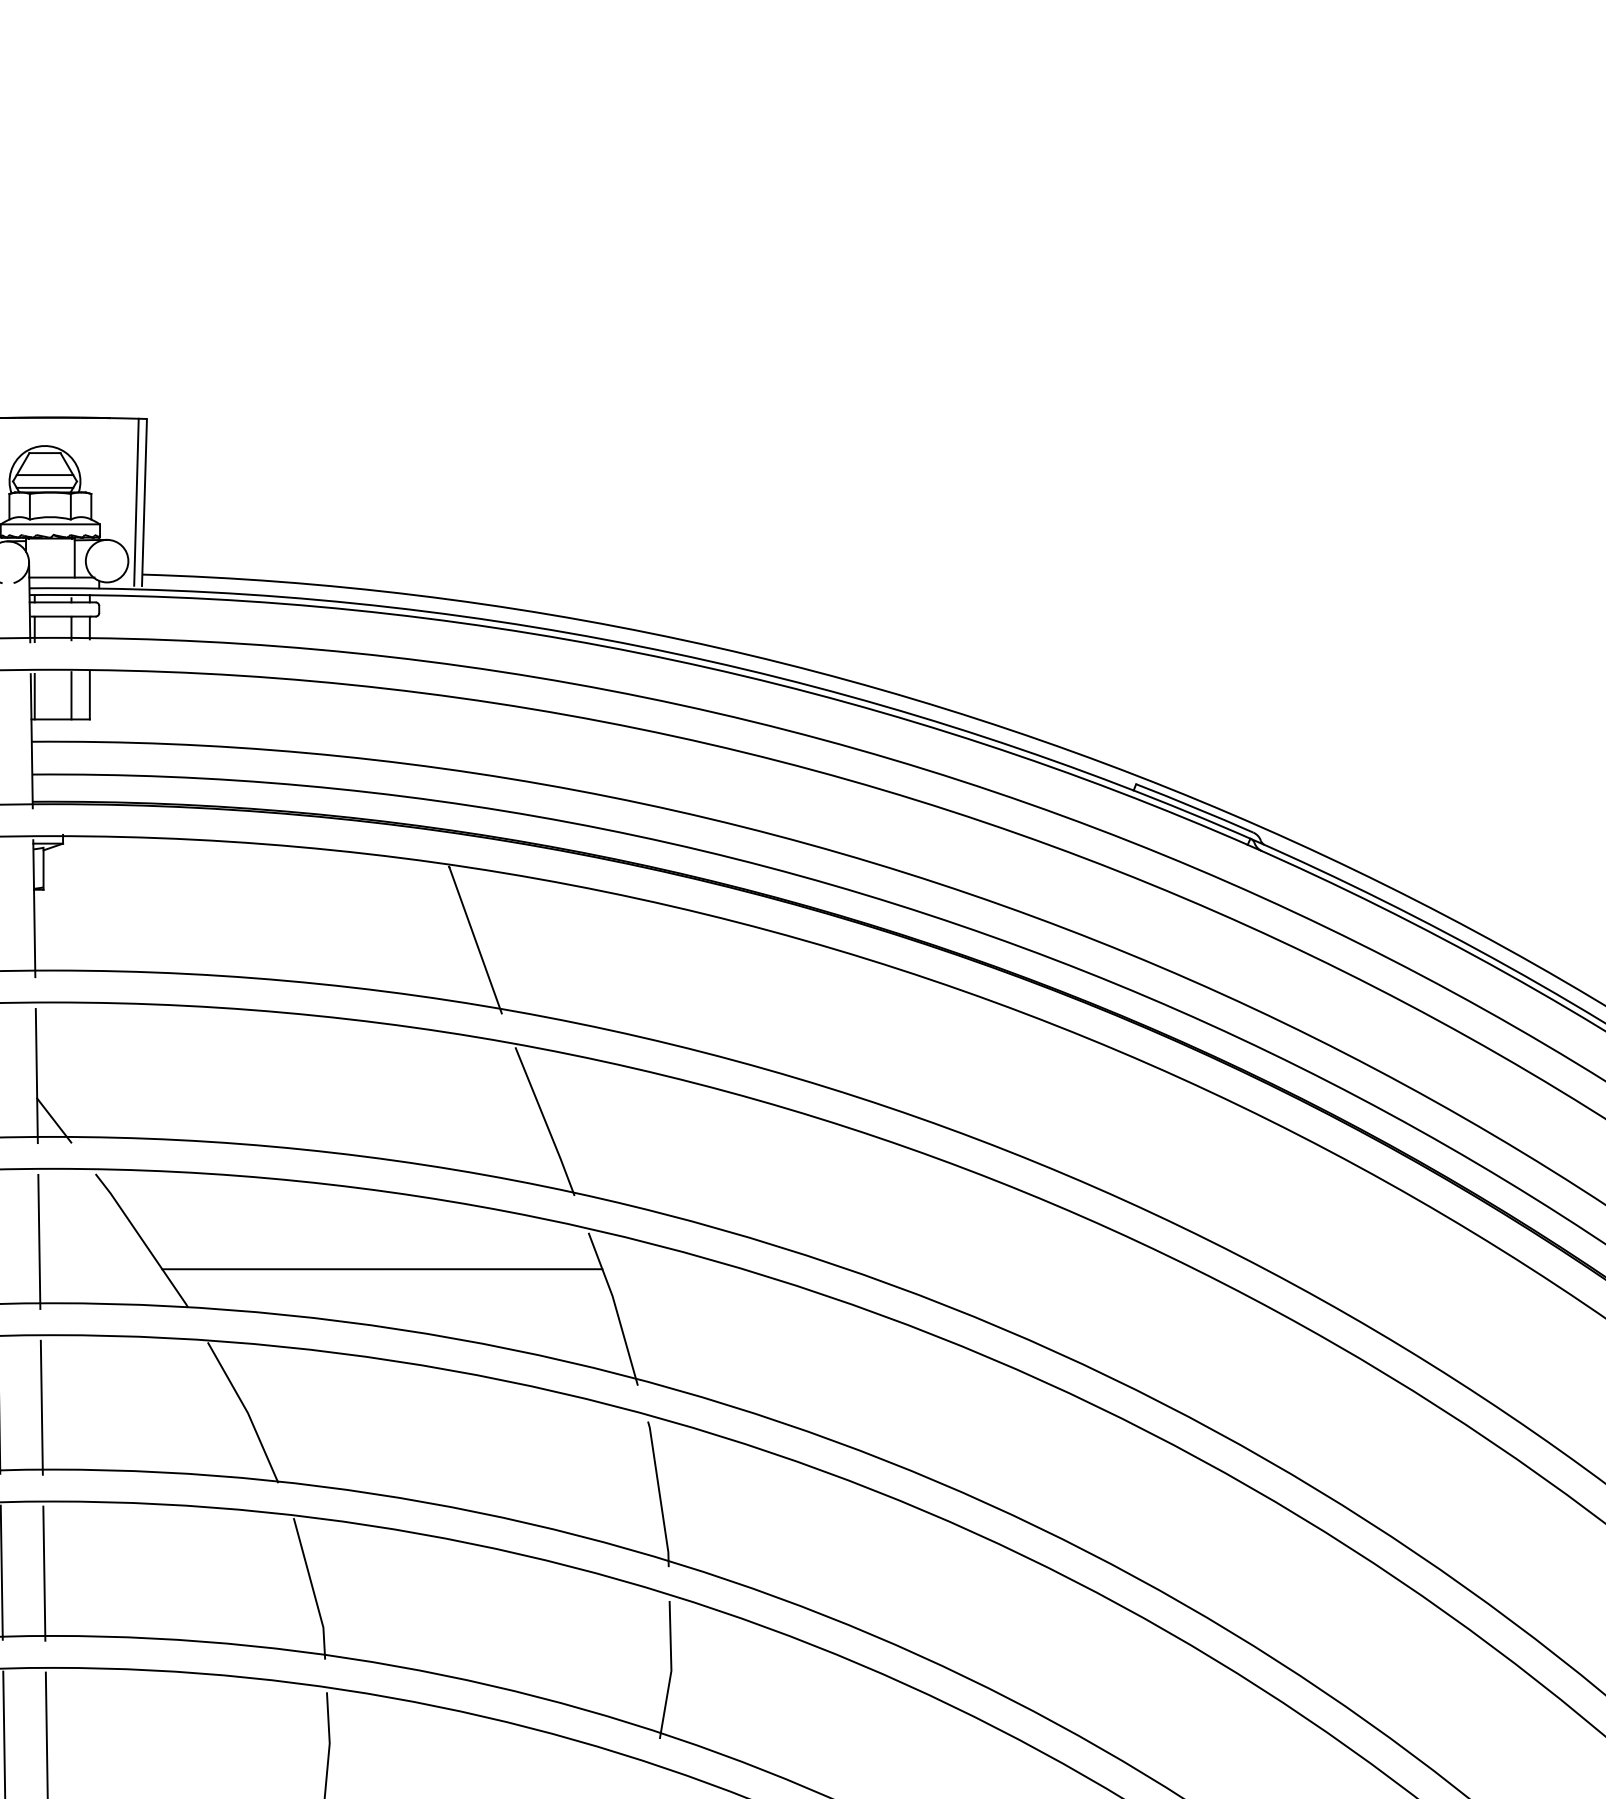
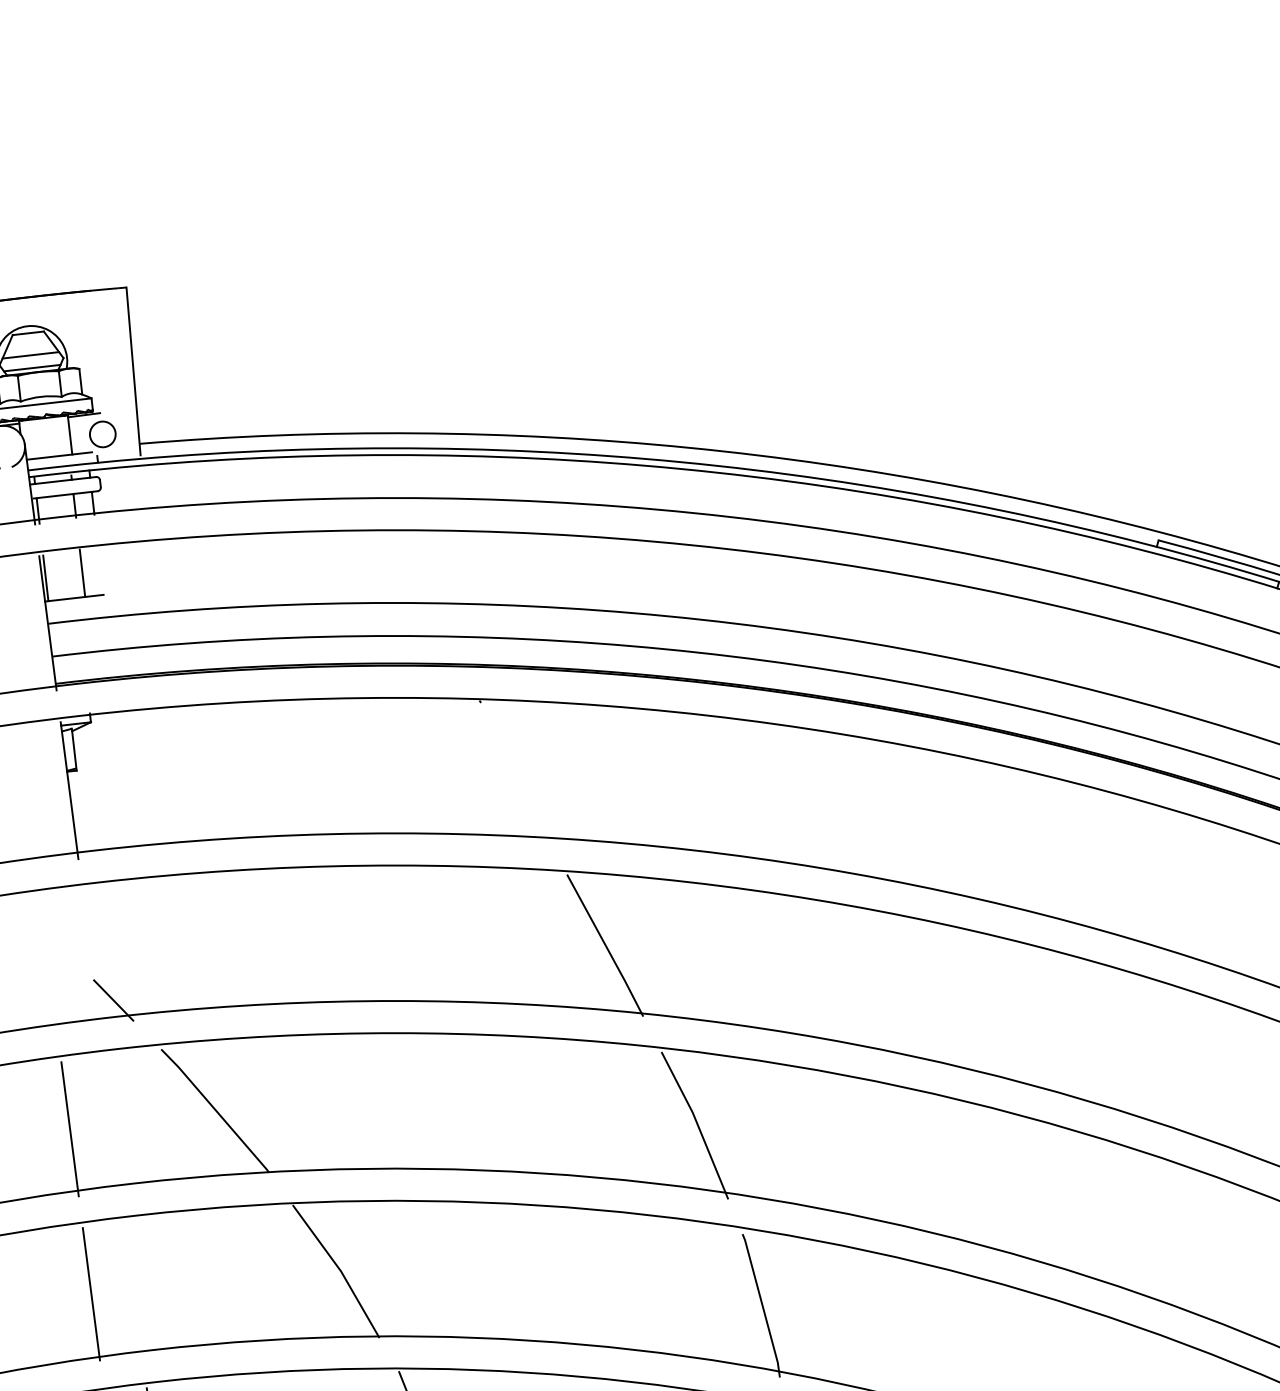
line: (136, 501) -> (125, 371), removed
circle: (106, 560) -> (102, 433), size x0.6
line: (89, 695) -> (100, 570), removed
line: (475, 940) -> (514, 772), removed
line: (36, 1076) -> (90, 958), removed
line: (39, 1241) -> (112, 1123), removed
line: (382, 1269) -> (459, 1112), removed
line: (41, 1407) -> (133, 1289), removed

